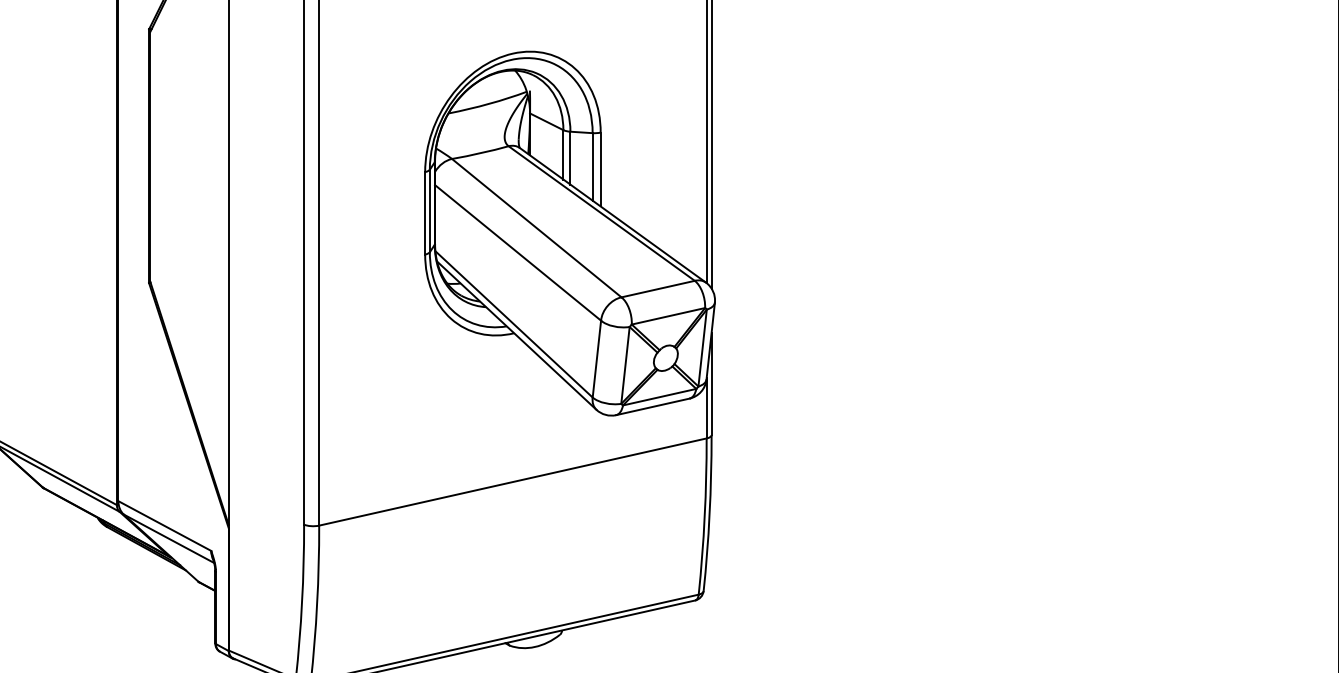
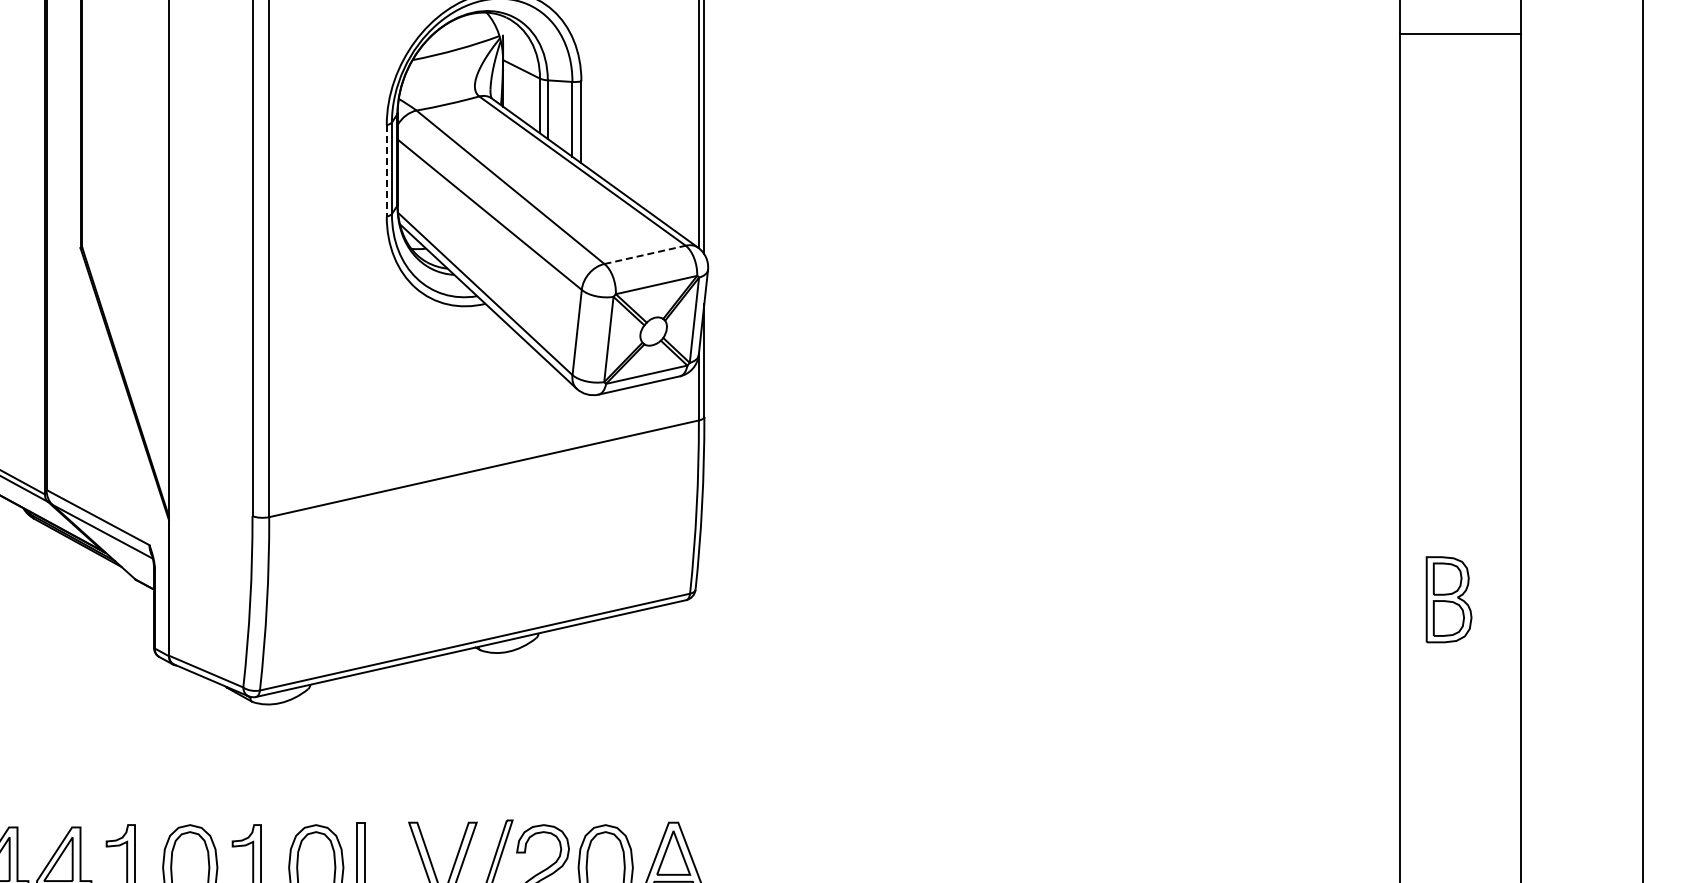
line: (424, 213) -> (386, 170), solid -> dashed
line: (658, 288) -> (645, 254), solid -> dashed

